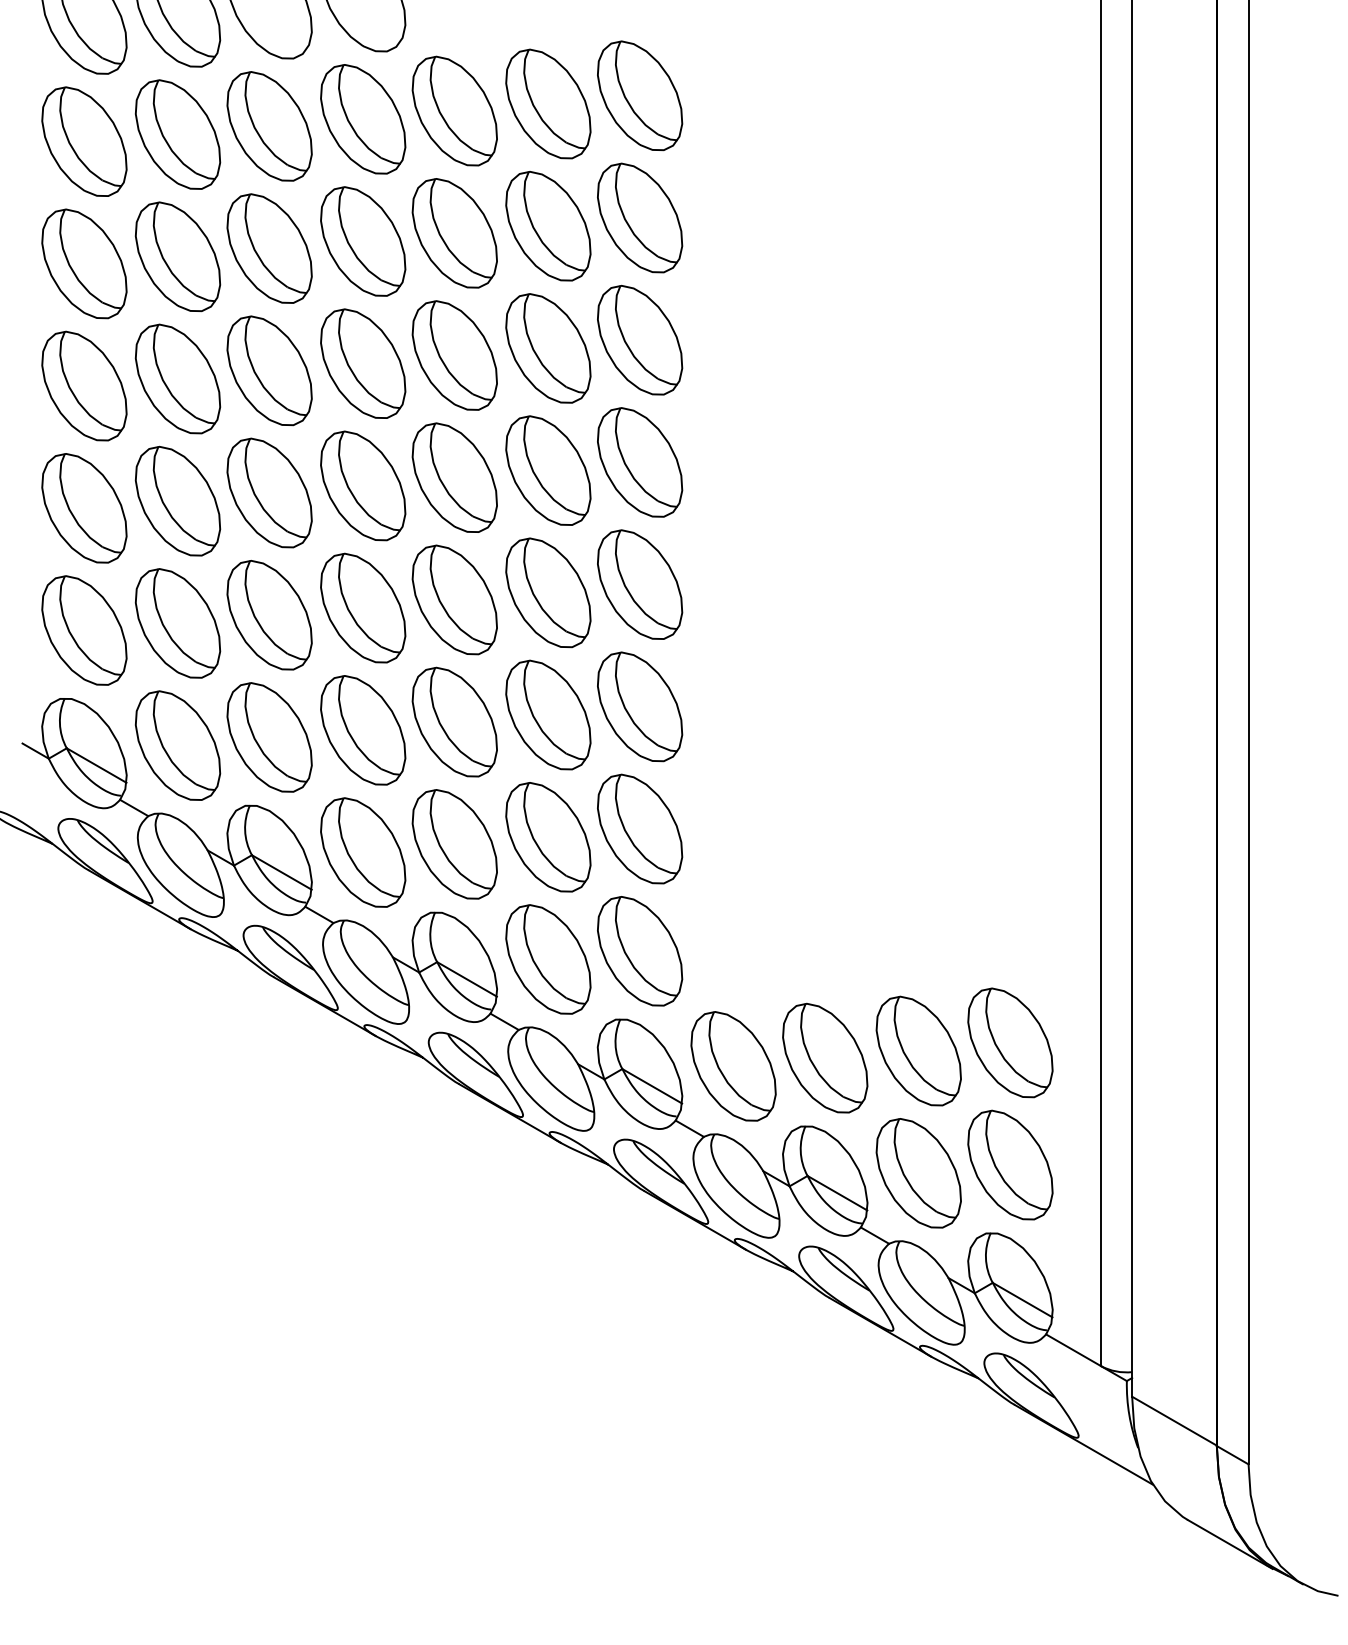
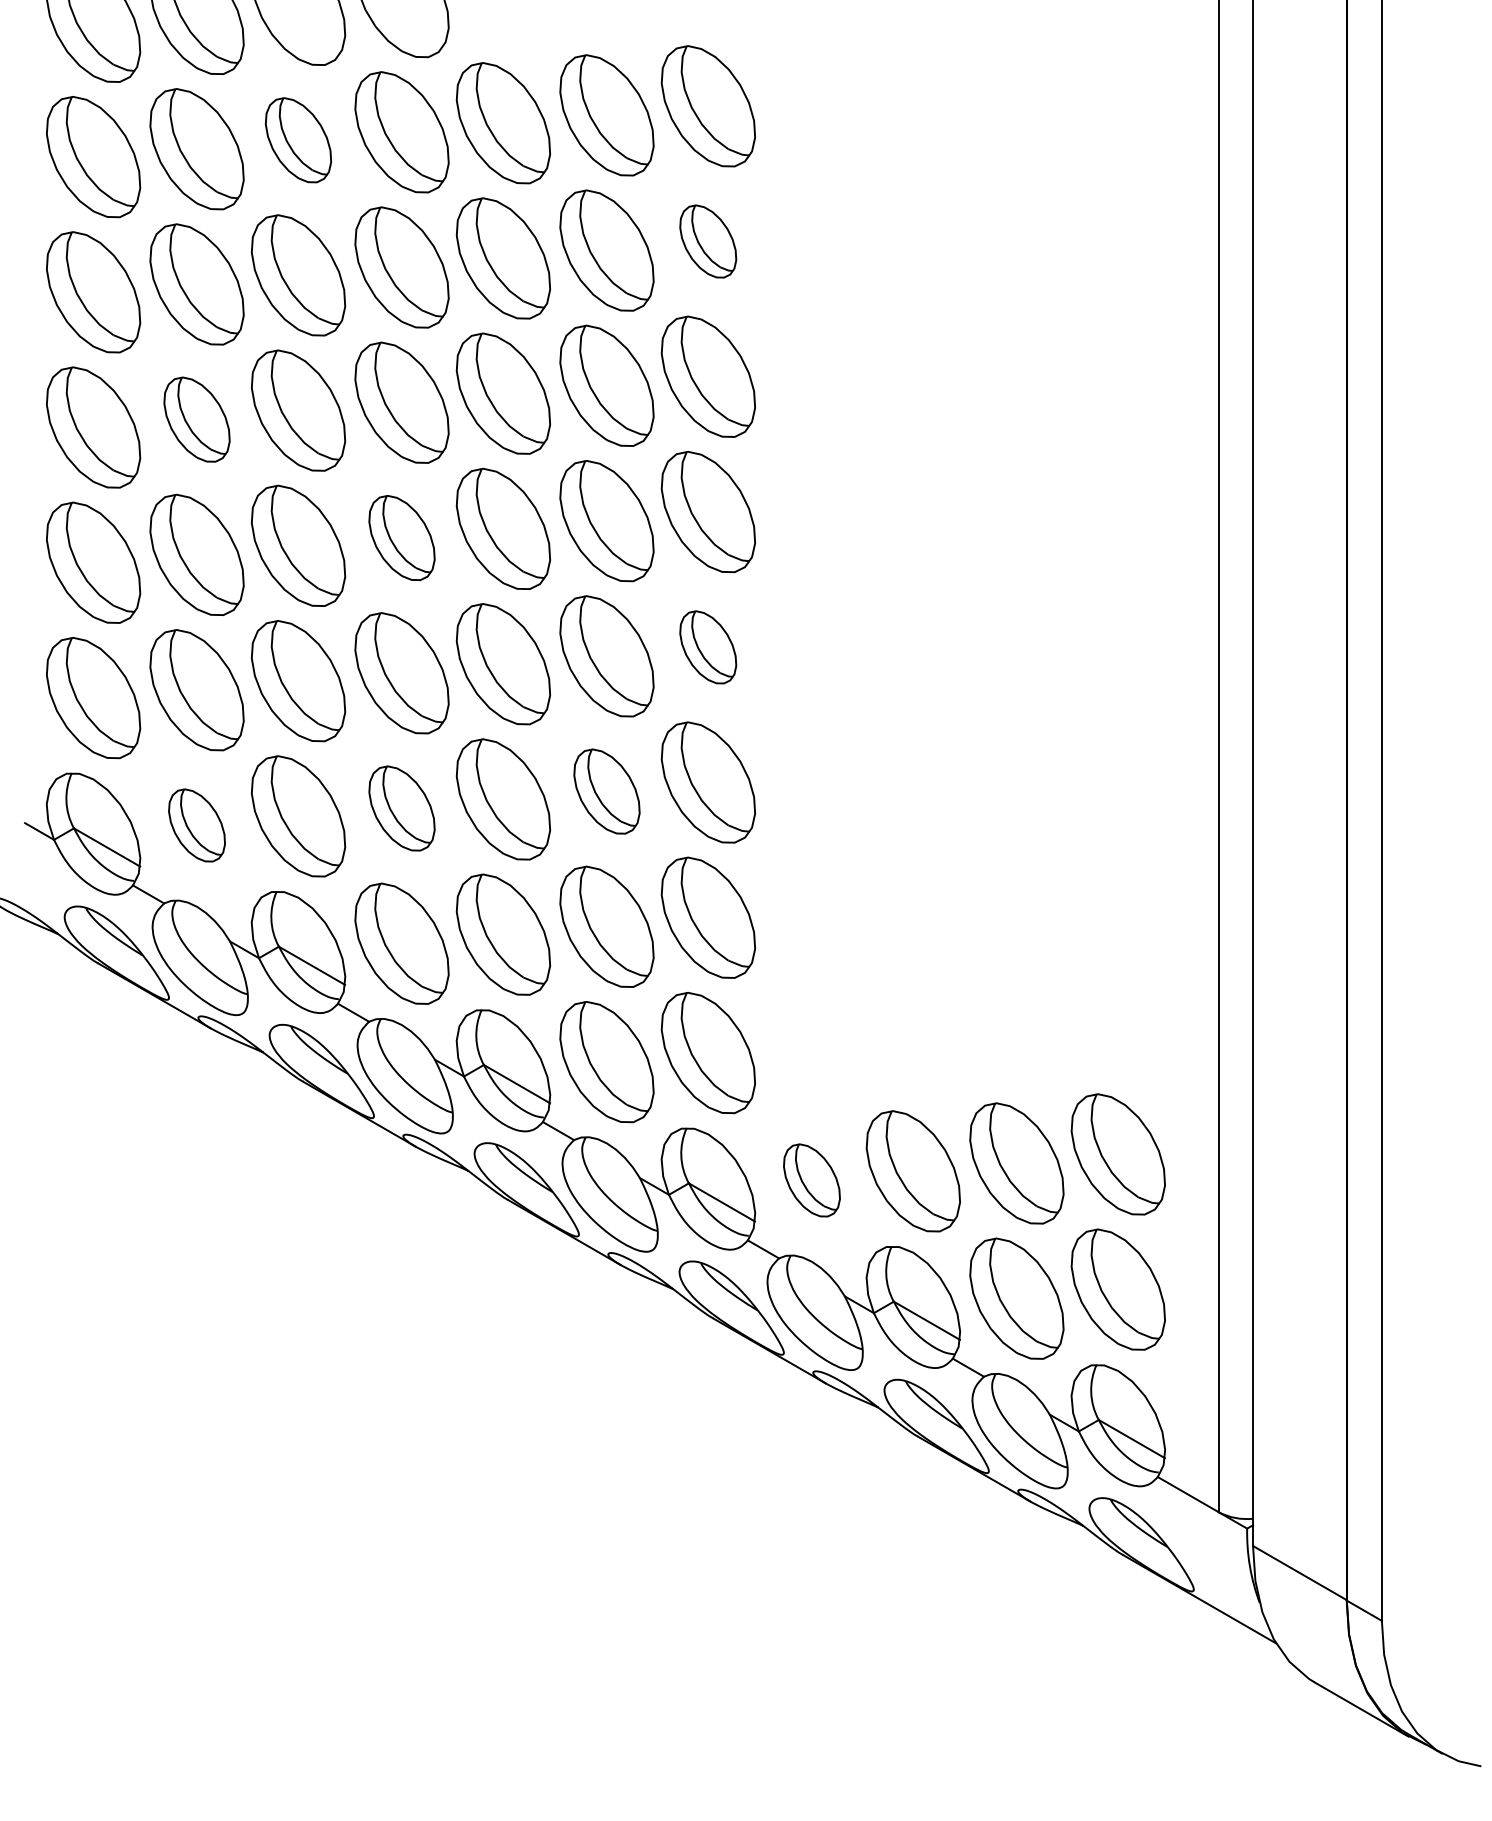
part: (269, 126) -> (298, 140), size x0.7
part: (639, 217) -> (707, 241), size x0.6
part: (177, 378) -> (196, 419), size x0.7
part: (362, 485) -> (401, 537), size x0.7
part: (639, 584) -> (707, 647), size x0.6
part: (547, 714) -> (606, 791), size x0.7
part: (362, 730) -> (401, 808), size x0.7
part: (177, 745) -> (196, 825), size x0.6
part: (733, 1066) -> (811, 1180), size x0.6

